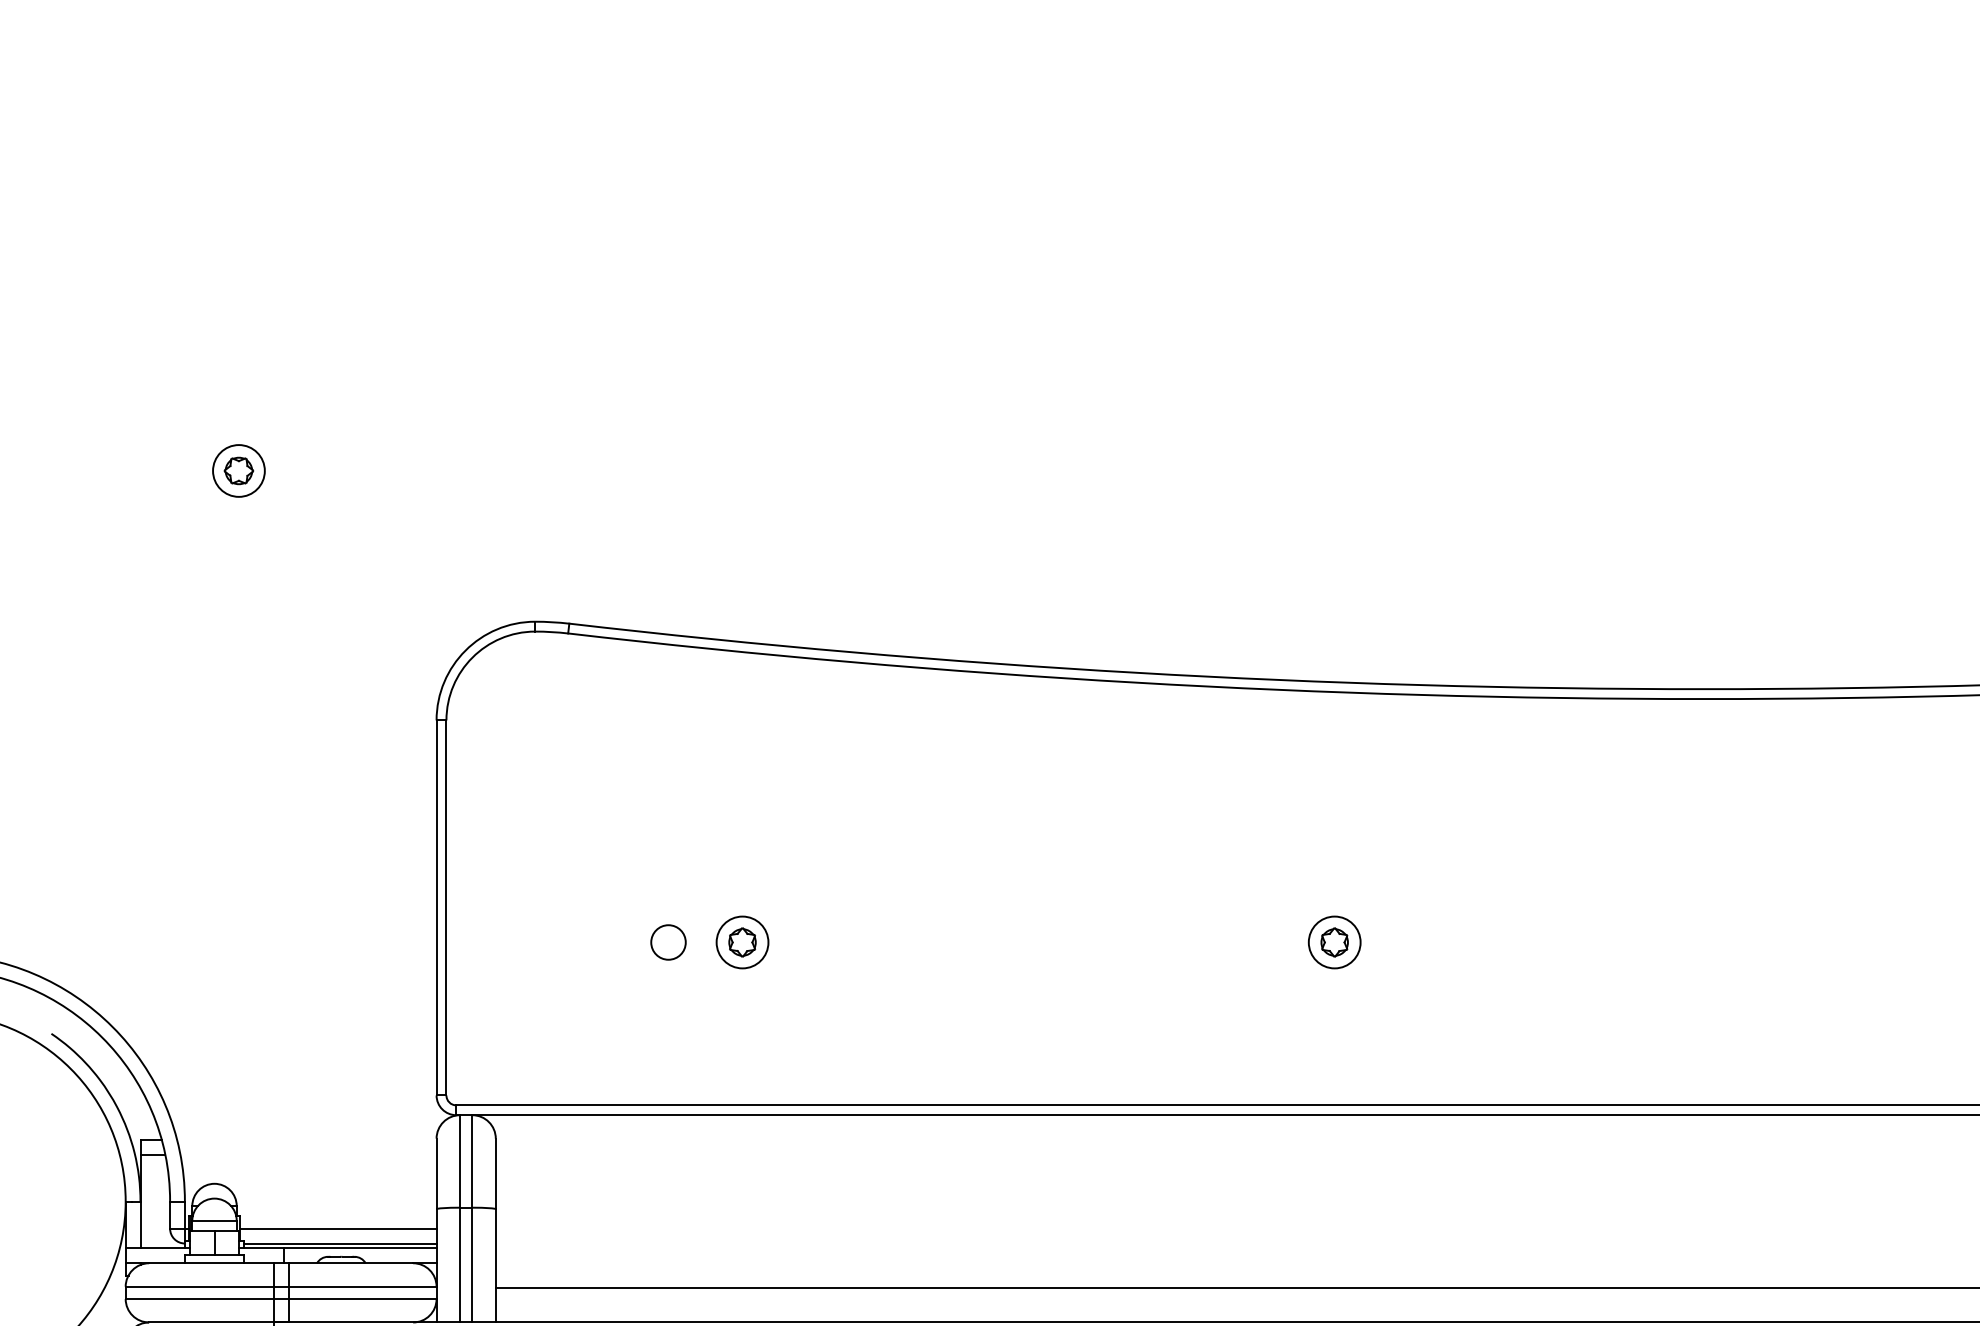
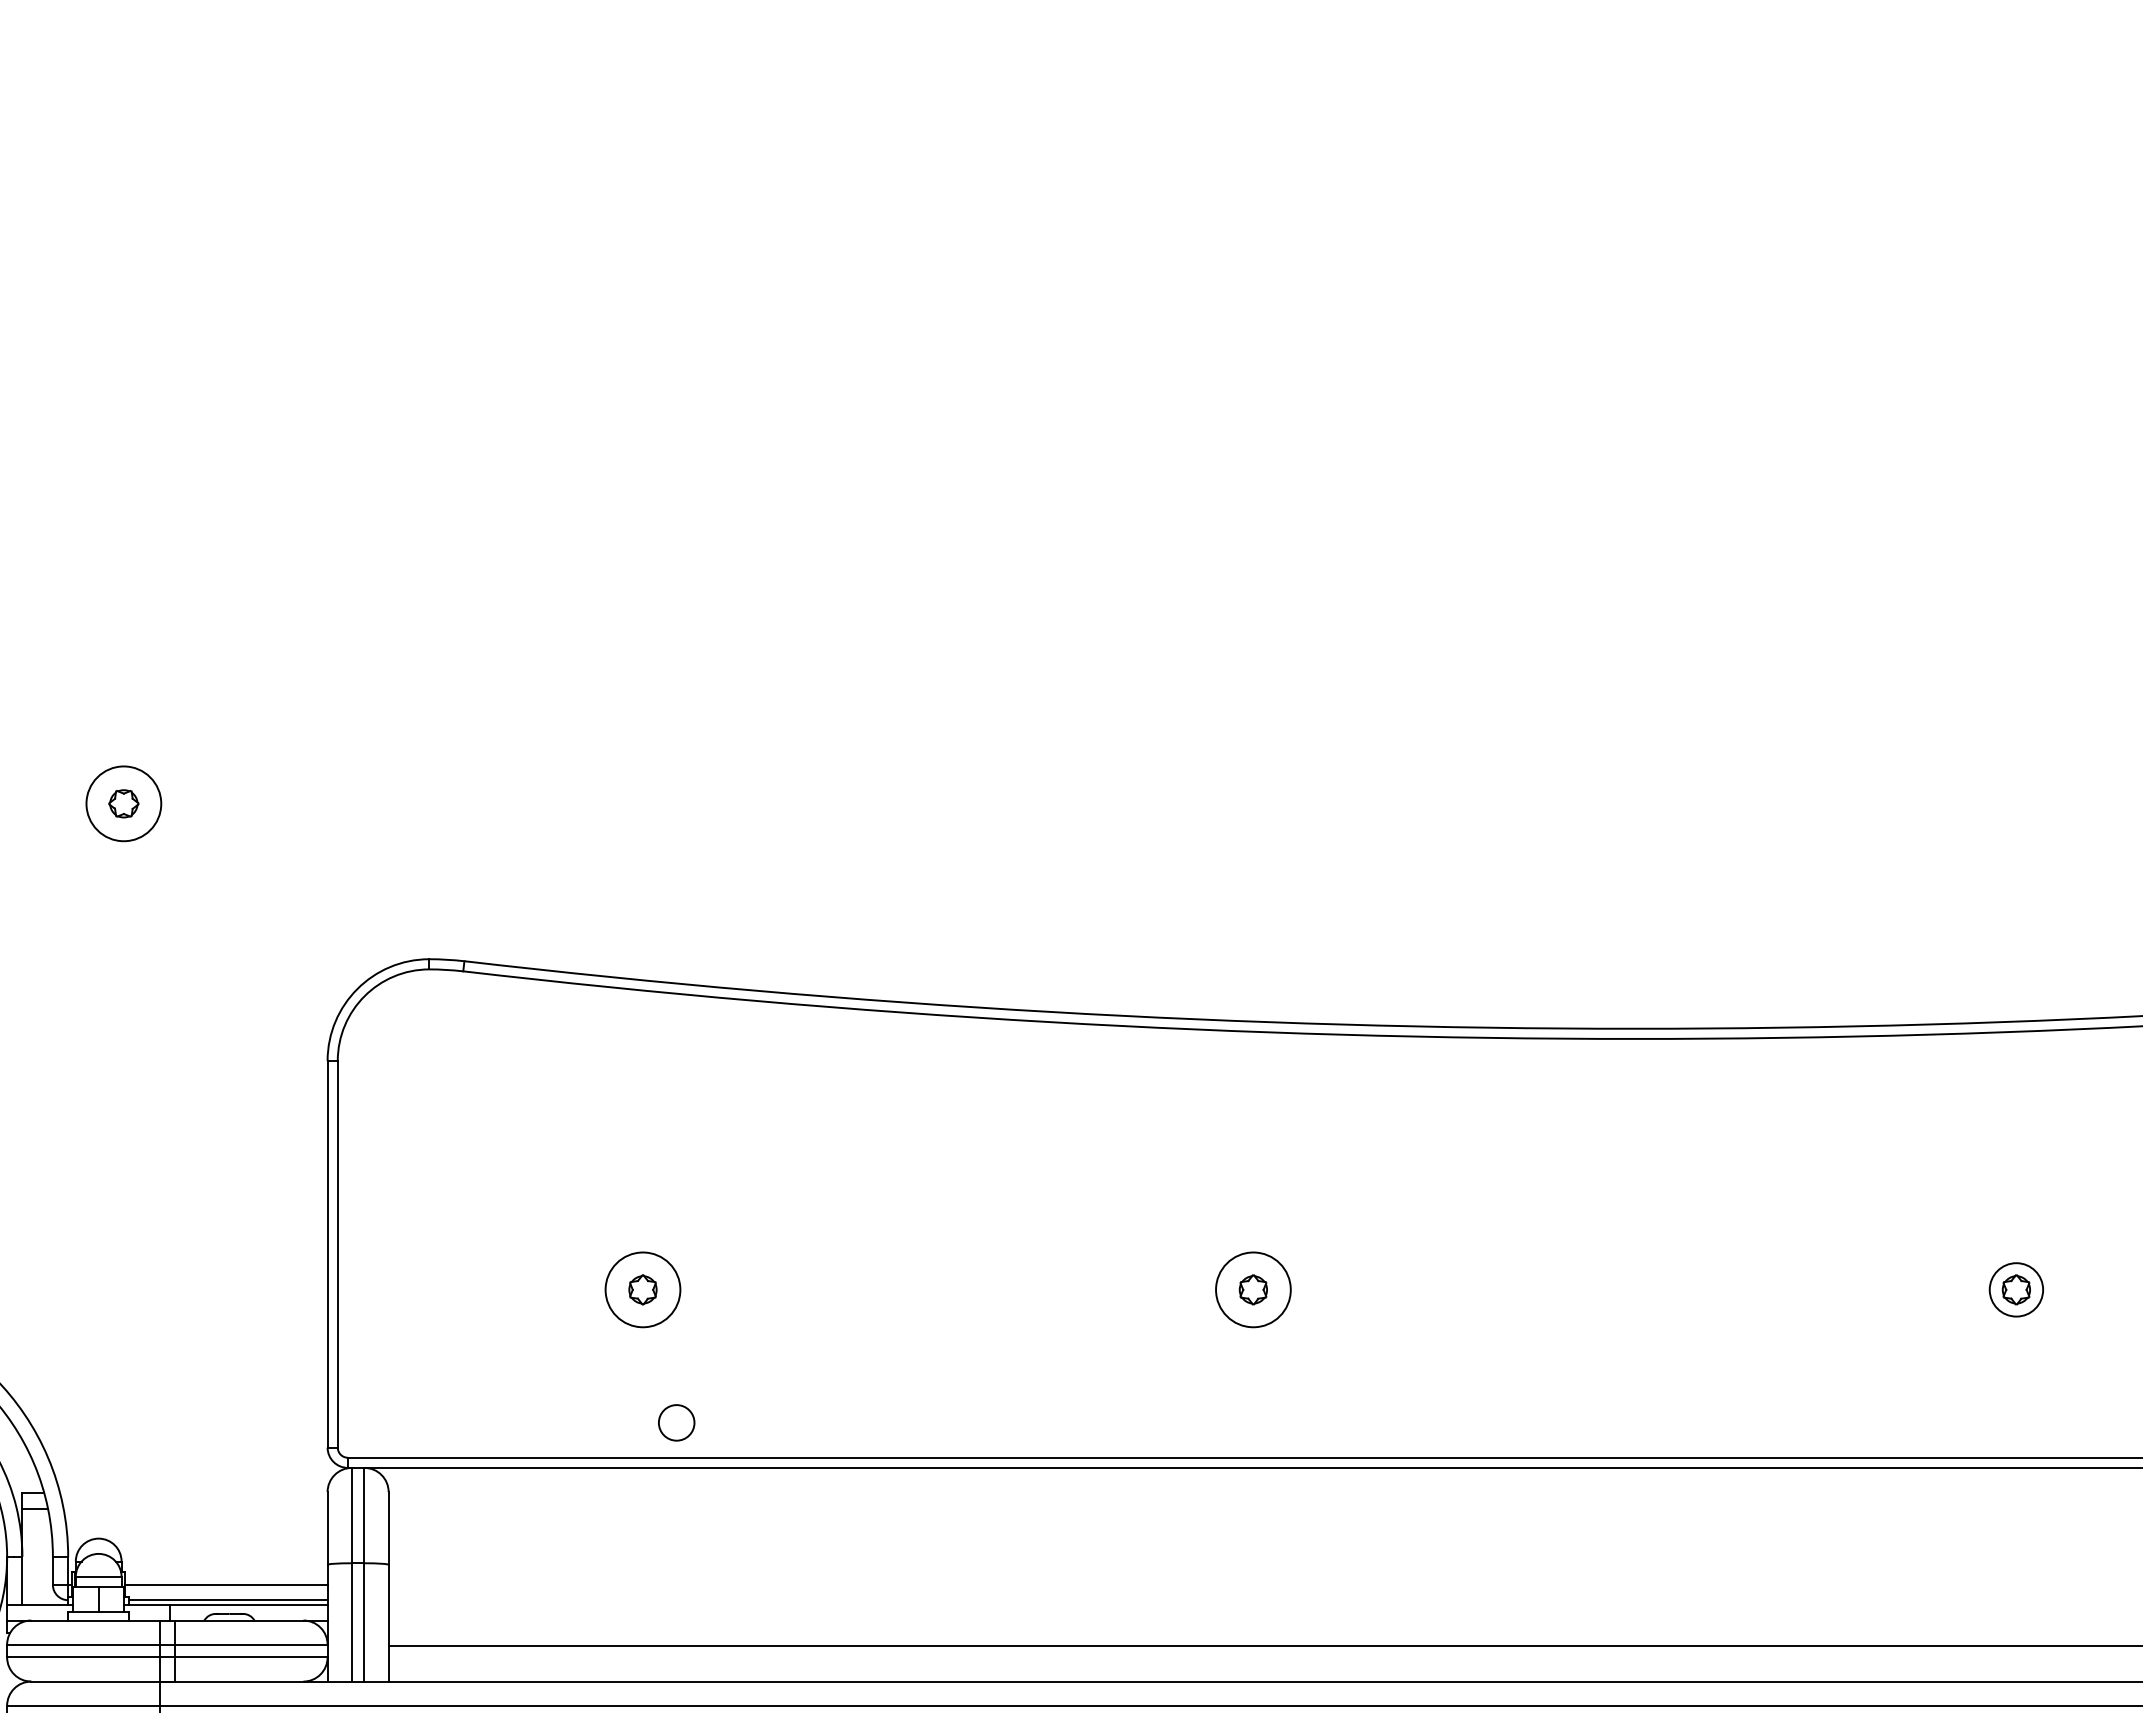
circle: (238, 470) -> (123, 803), size x1.4
circle: (668, 942) -> (676, 1422), moved
circle: (742, 942) -> (642, 1289), size x1.4
circle: (1334, 942) -> (1253, 1289), size x1.4

